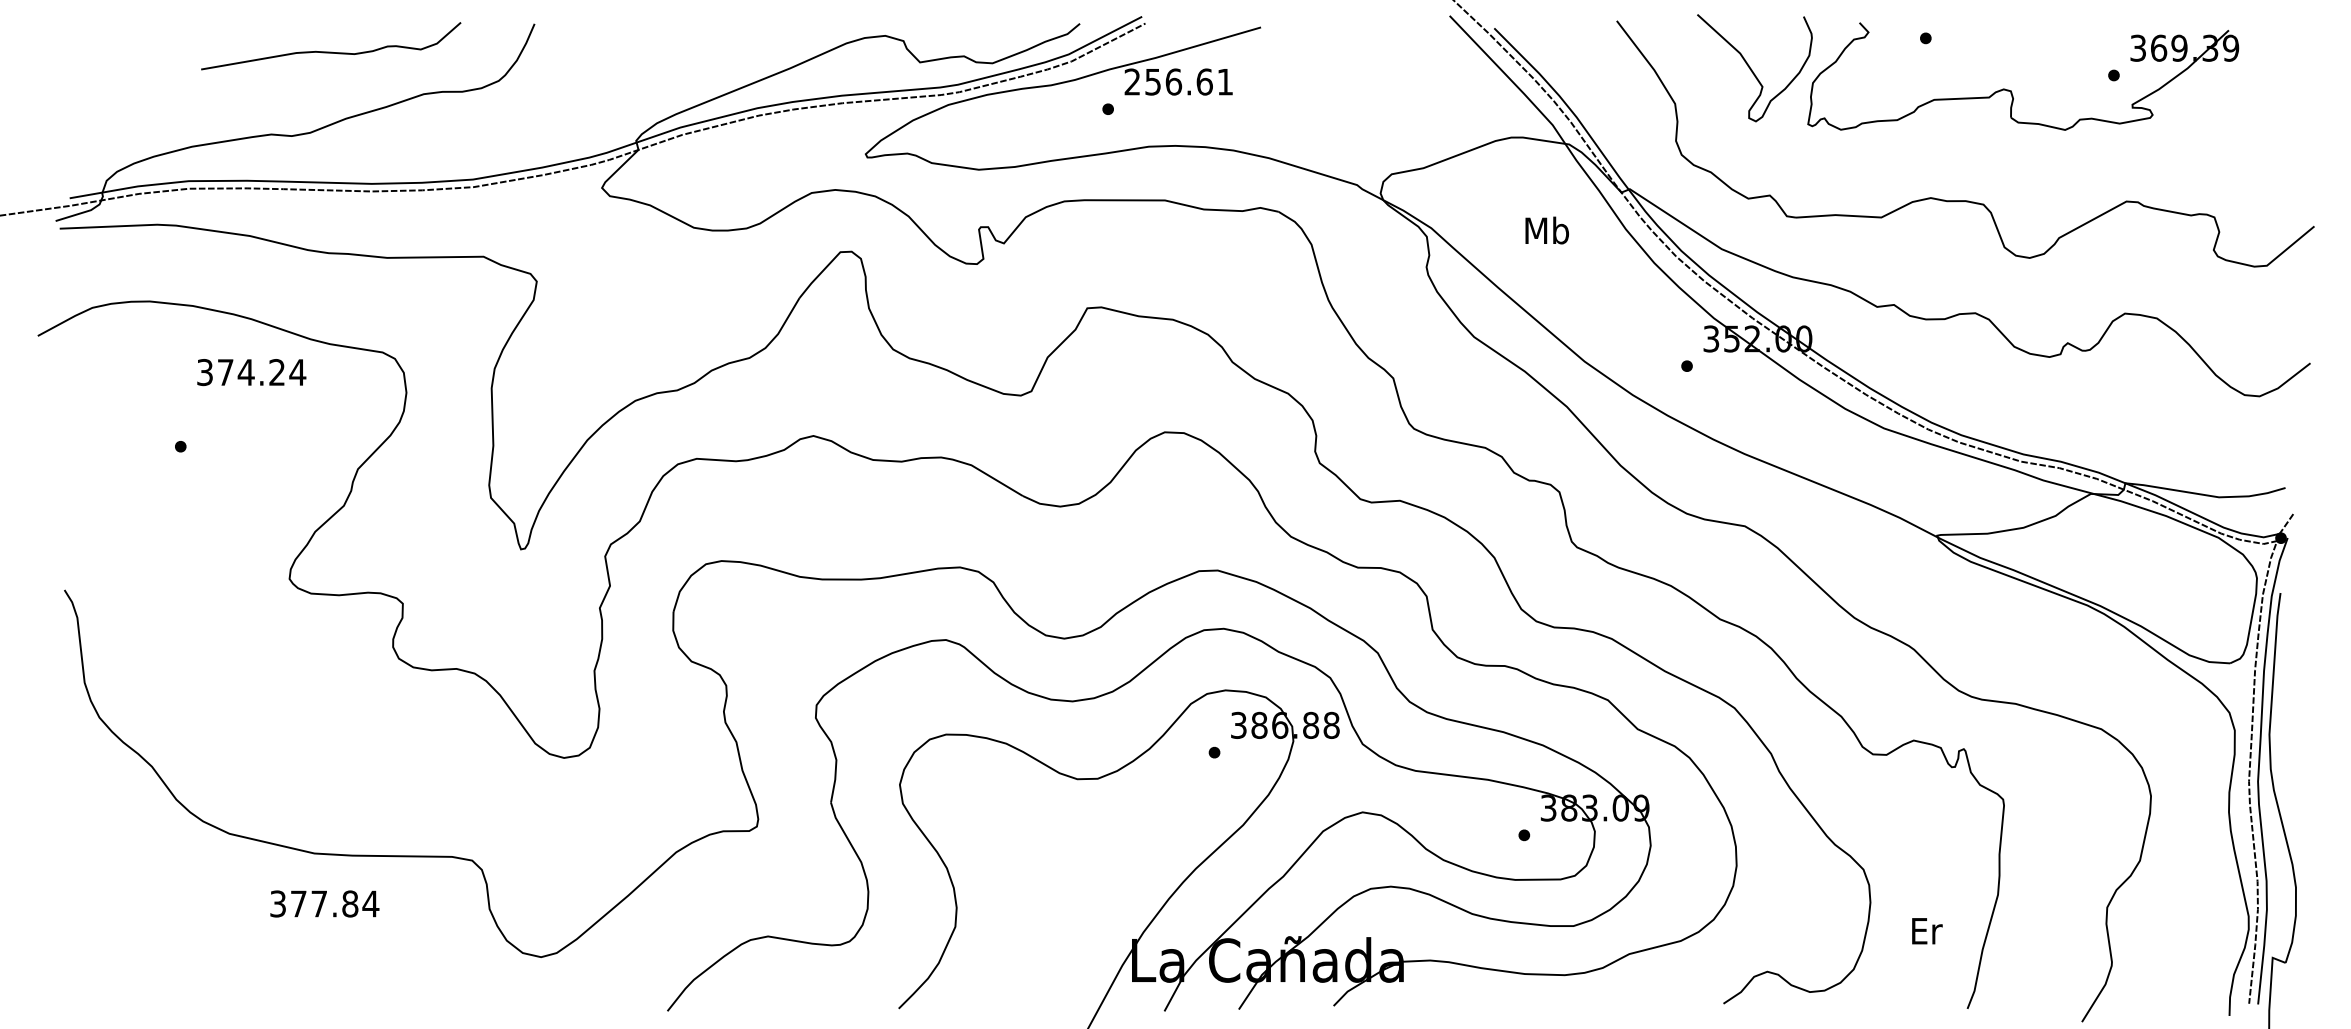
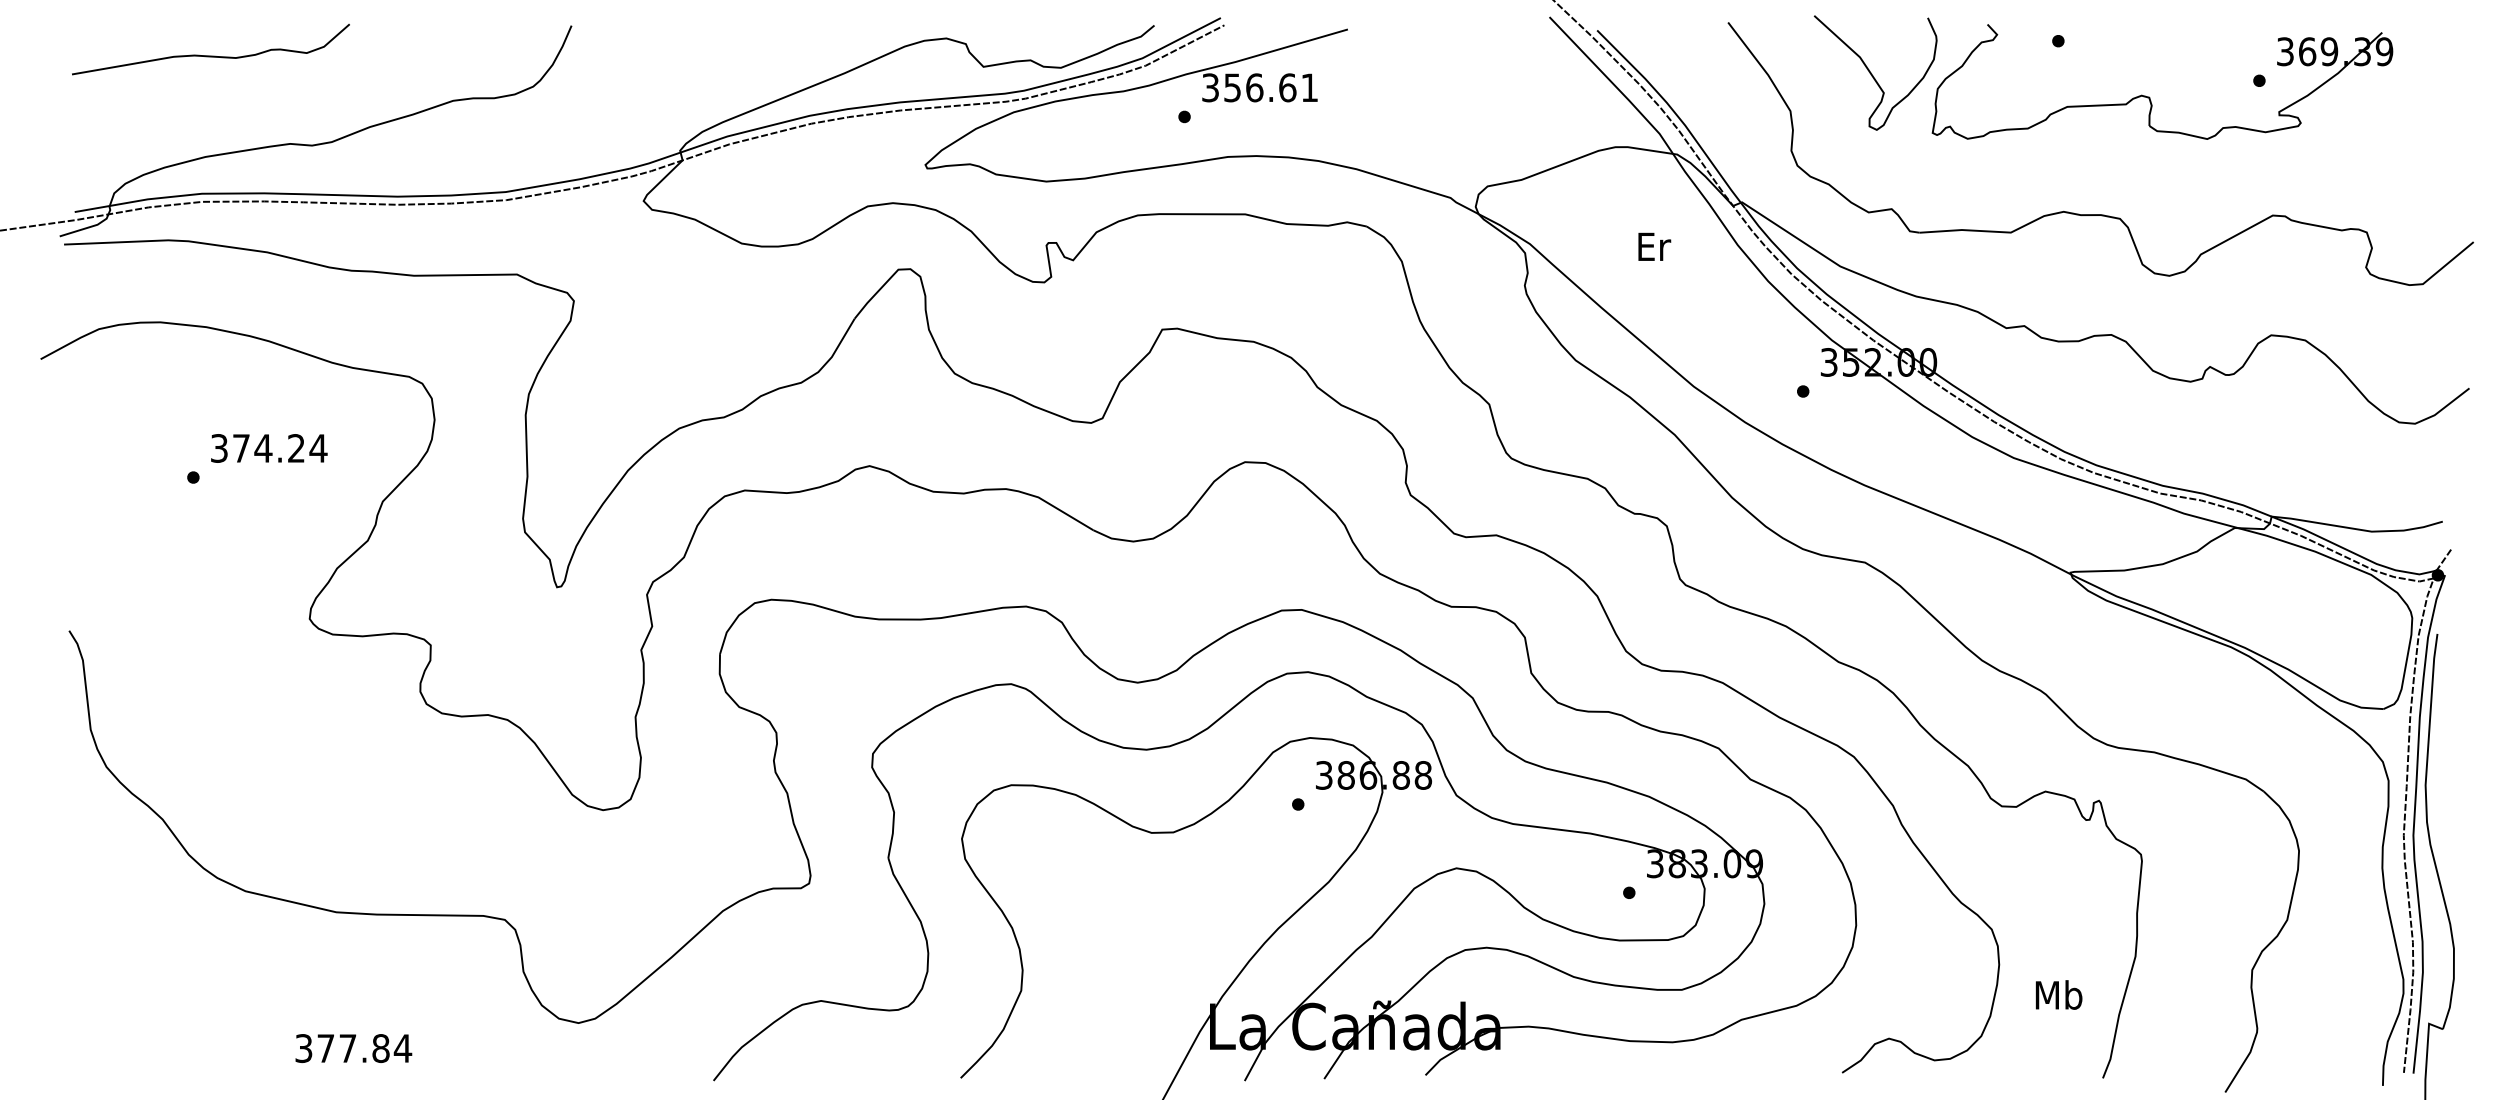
curve: (331, 51) -> (211, 55), moved
text: (1132, 81) -> (1210, 87), 256.61 -> 356.61
text: (1547, 230) -> (1654, 246), Mb -> Er
text: (251, 372) -> (269, 448), moved
text: (324, 903) -> (353, 1048), moved
text: (1926, 930) -> (2059, 994), Er -> Mb

